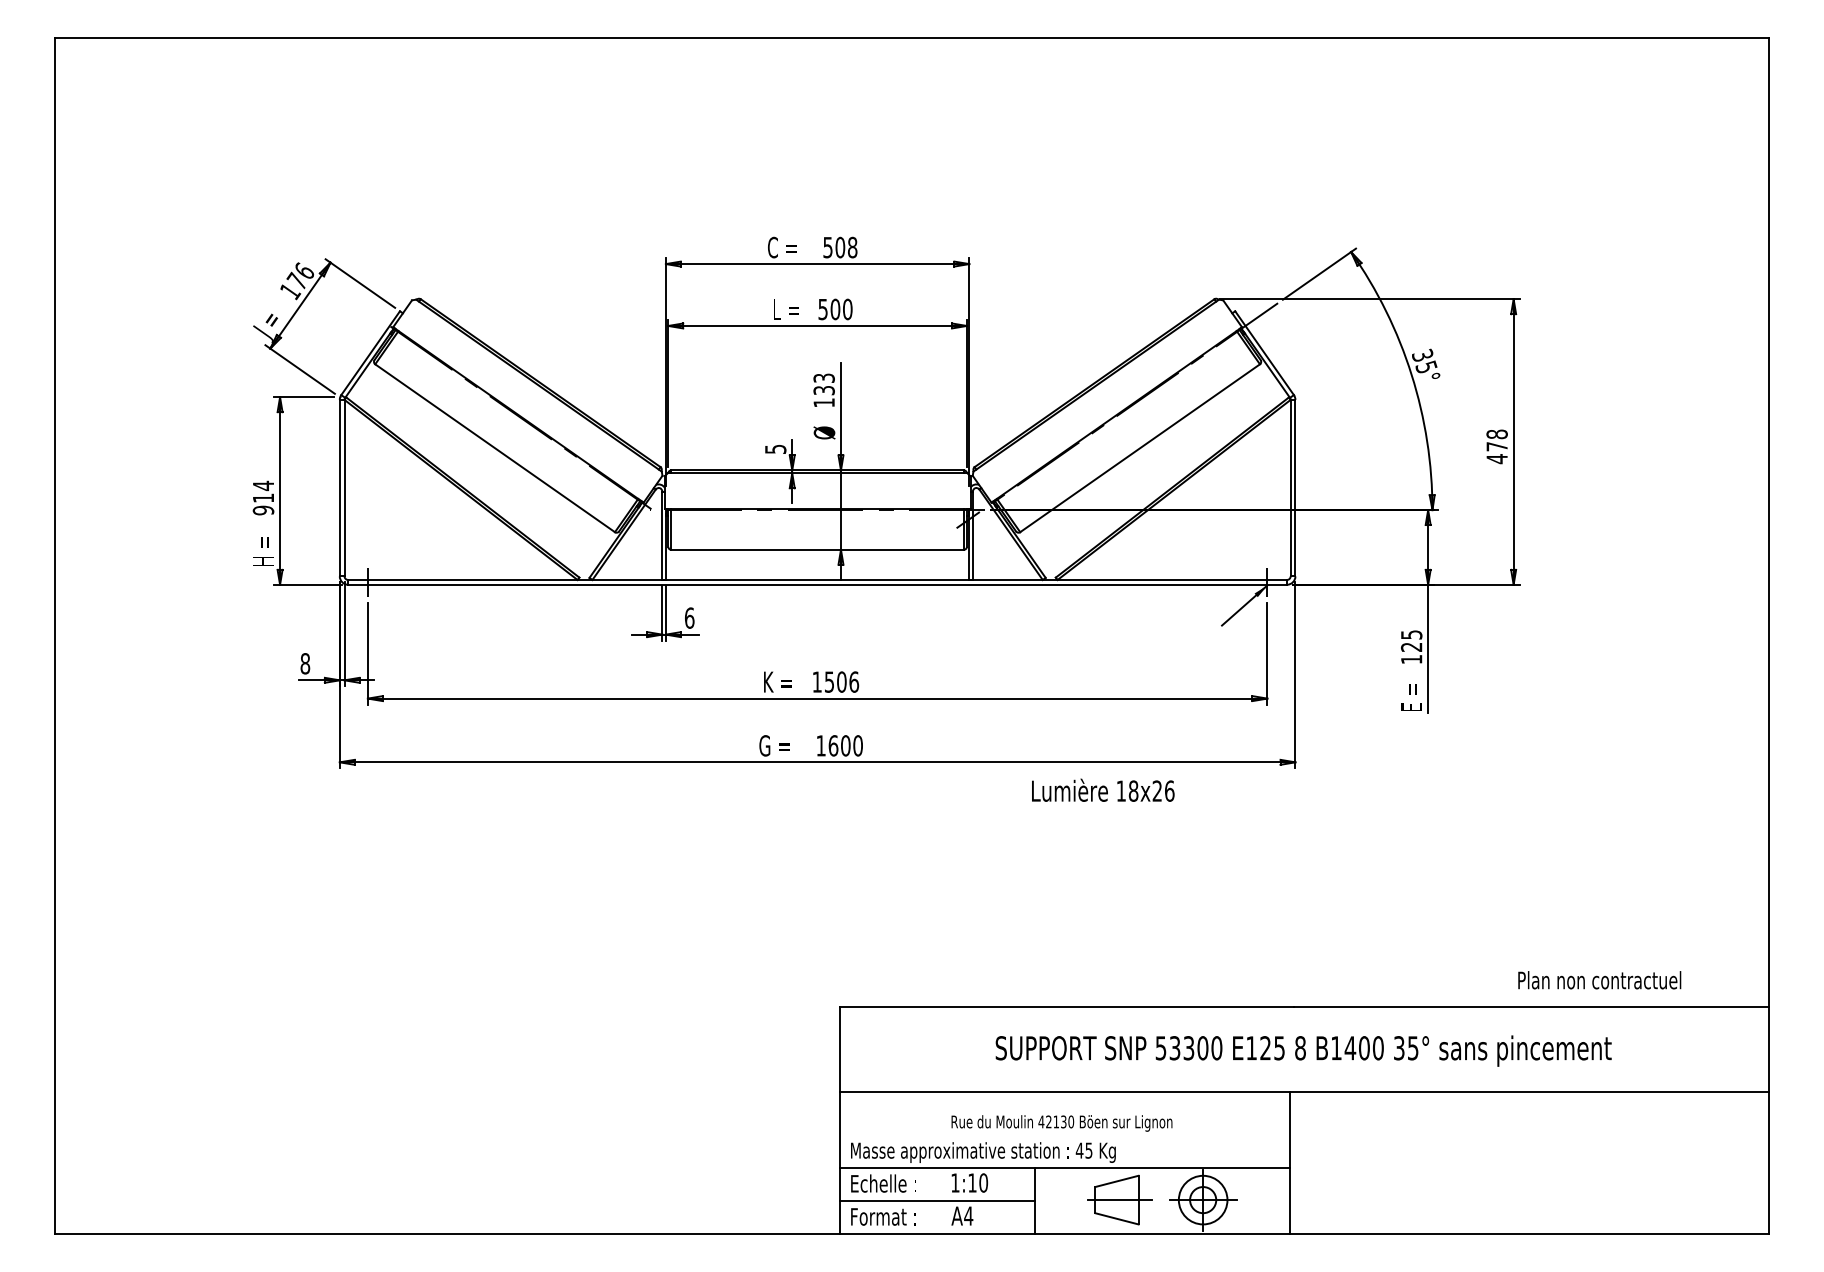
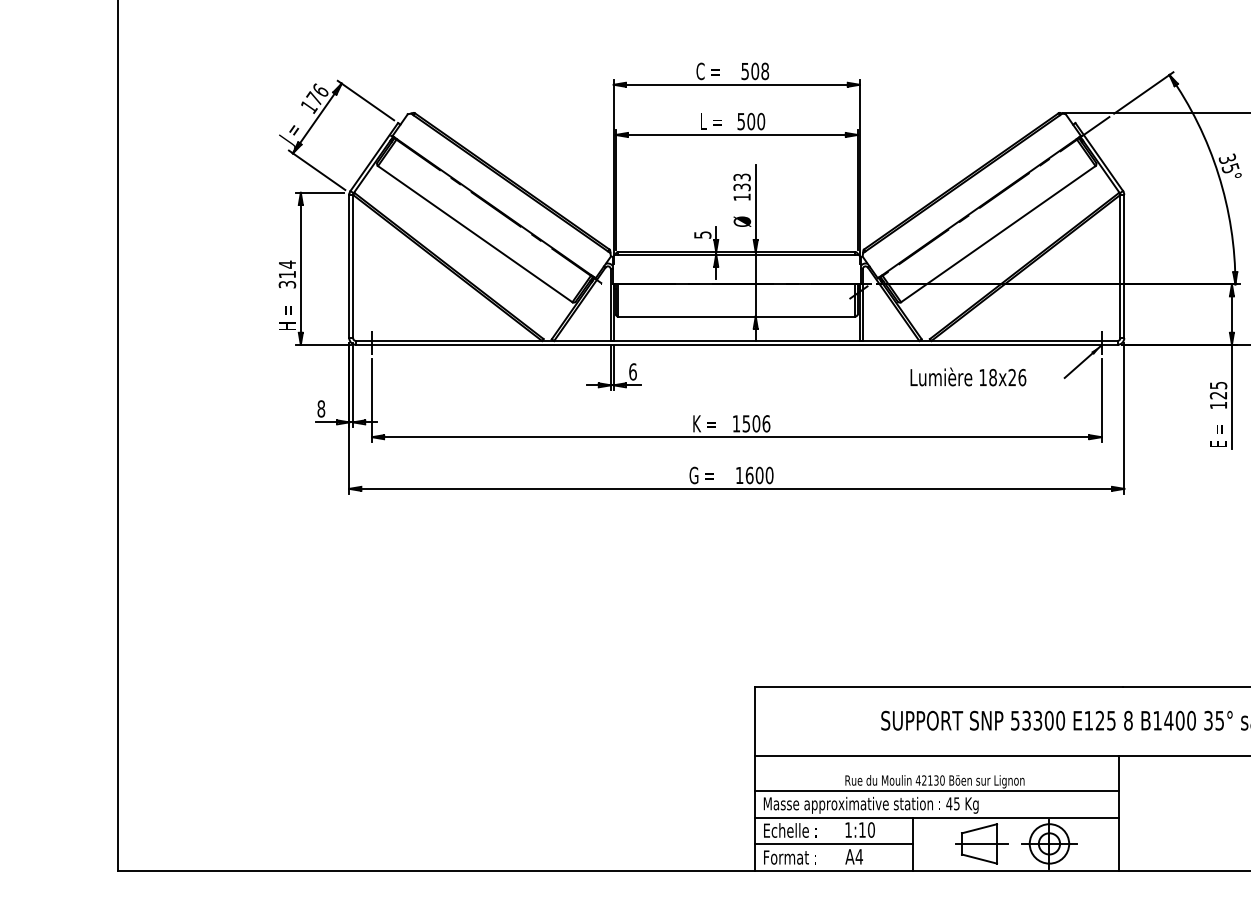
text: (262, 510) -> (286, 284), 914 -> 314
text: (1103, 789) -> (968, 376), moved
line: (1064, 1135) -> (937, 791), added

